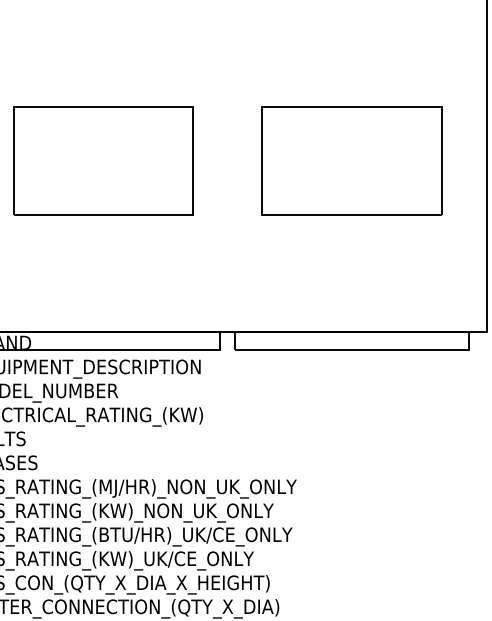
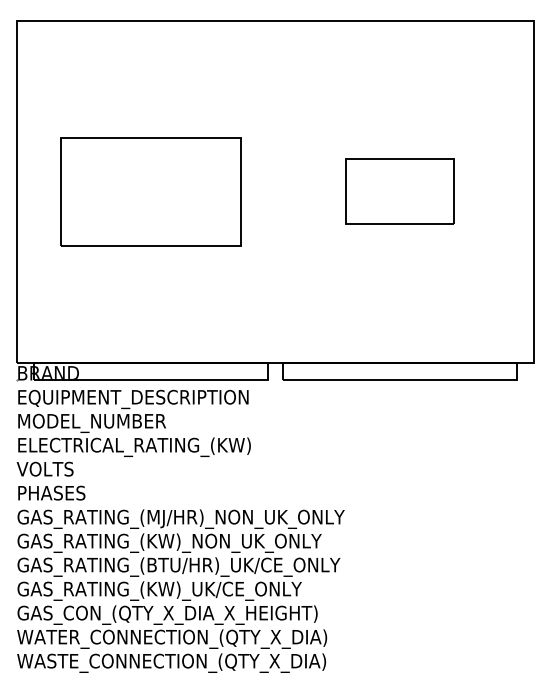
part: (351, 161) -> (399, 191), size x0.6

